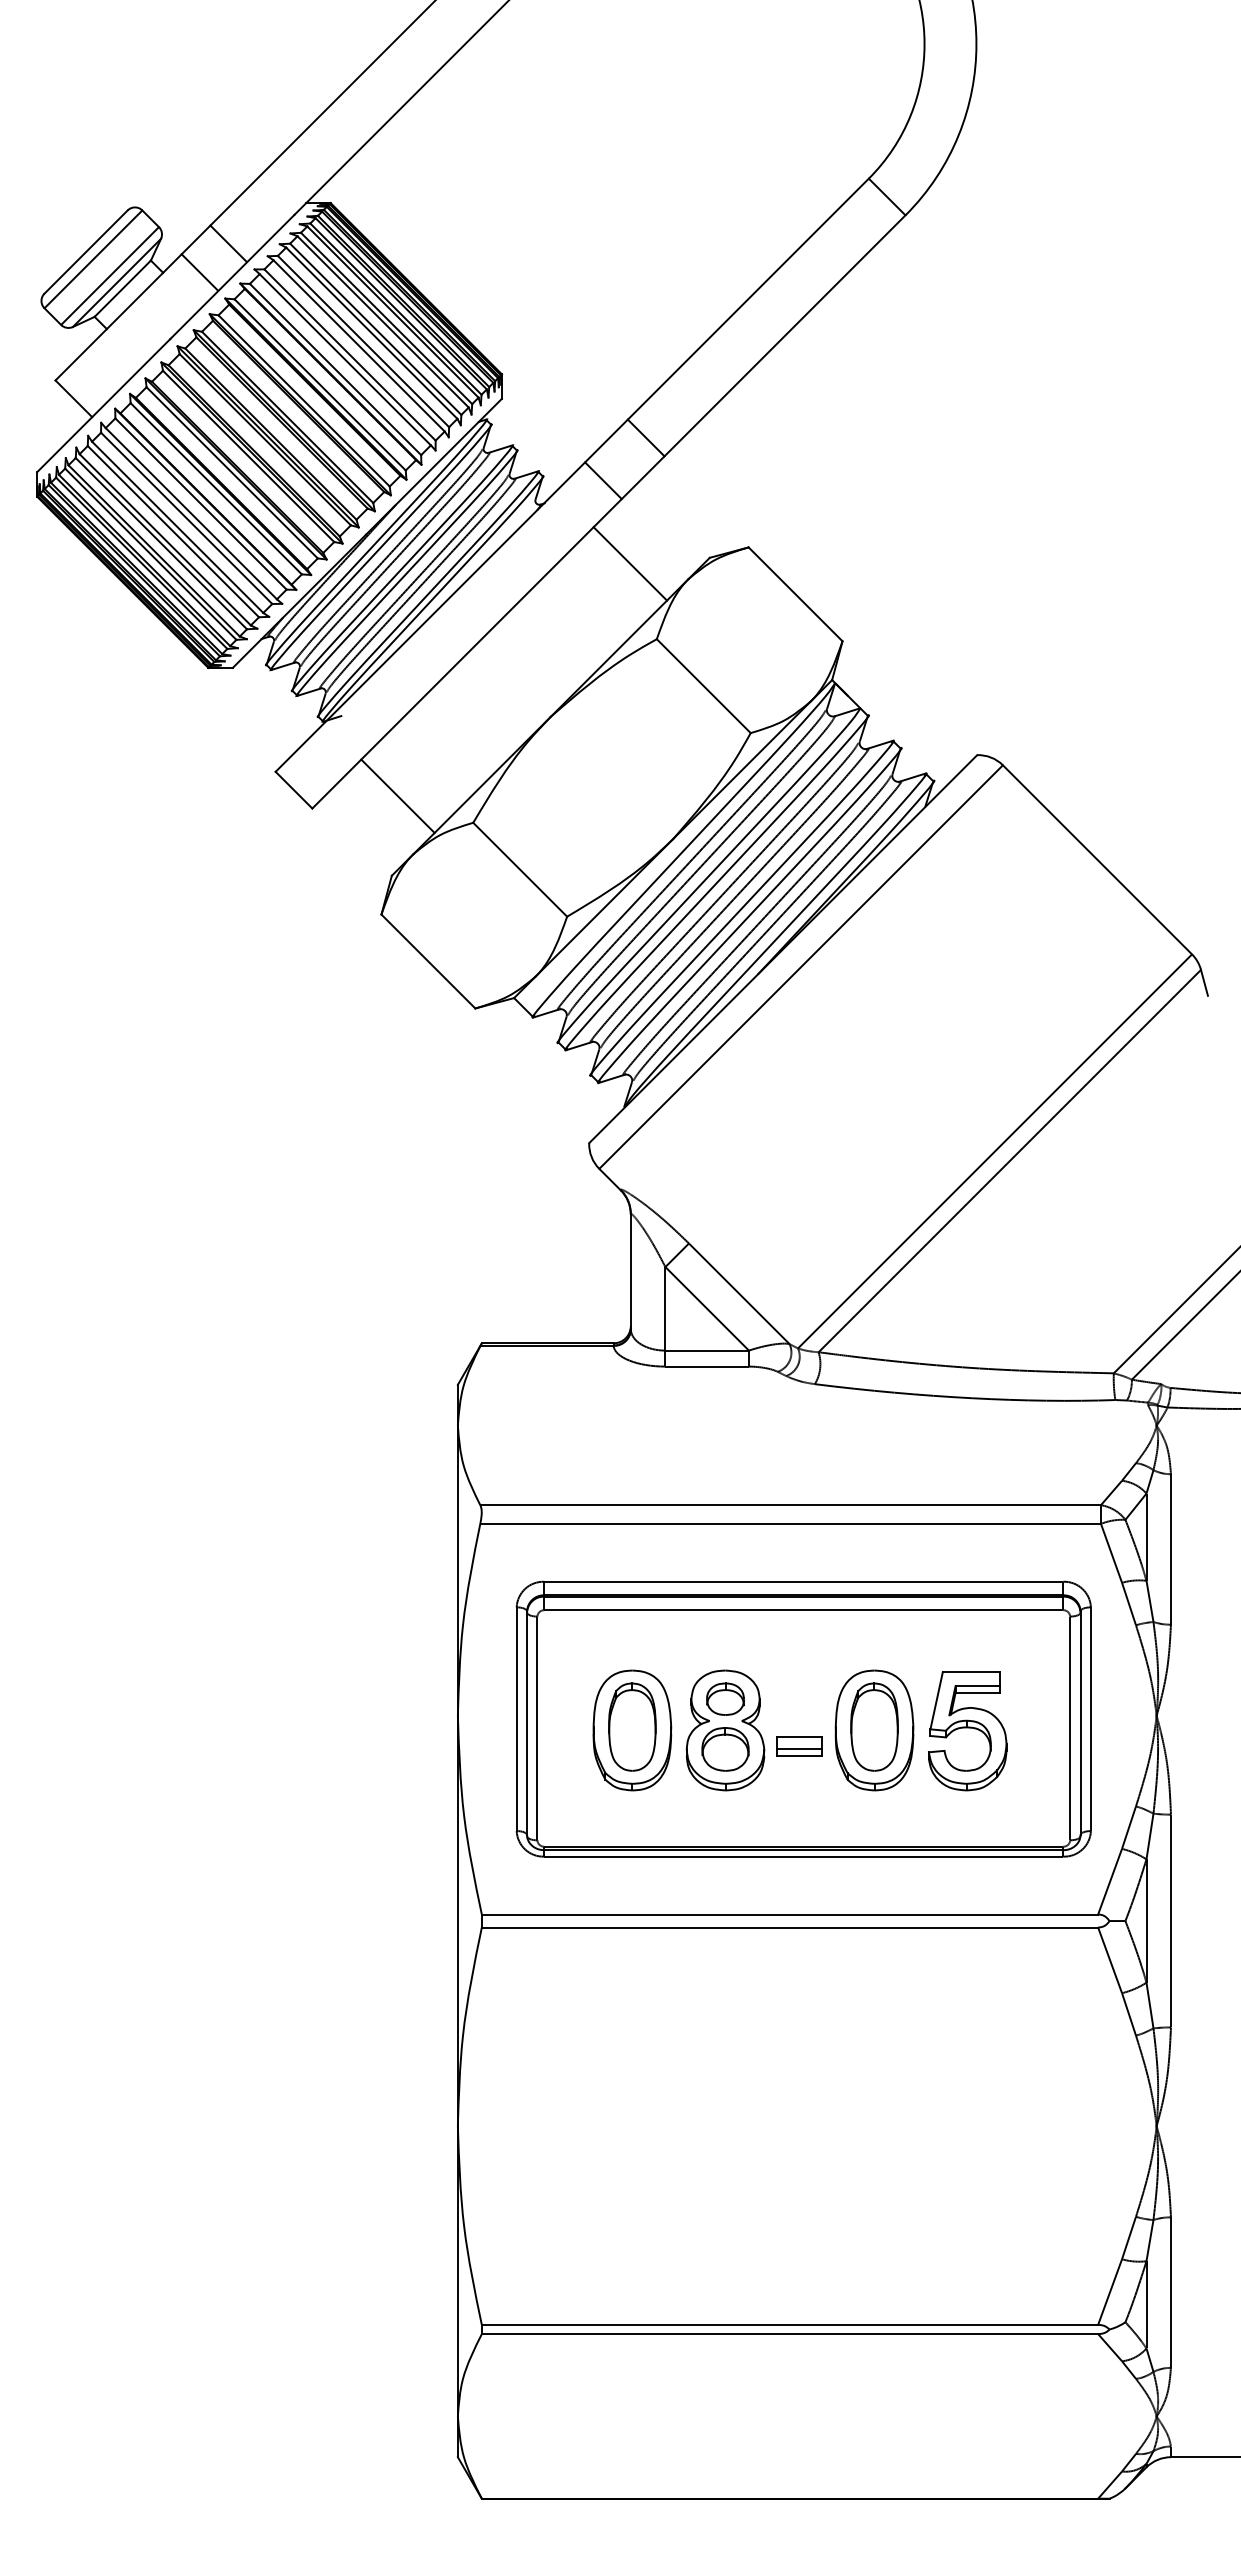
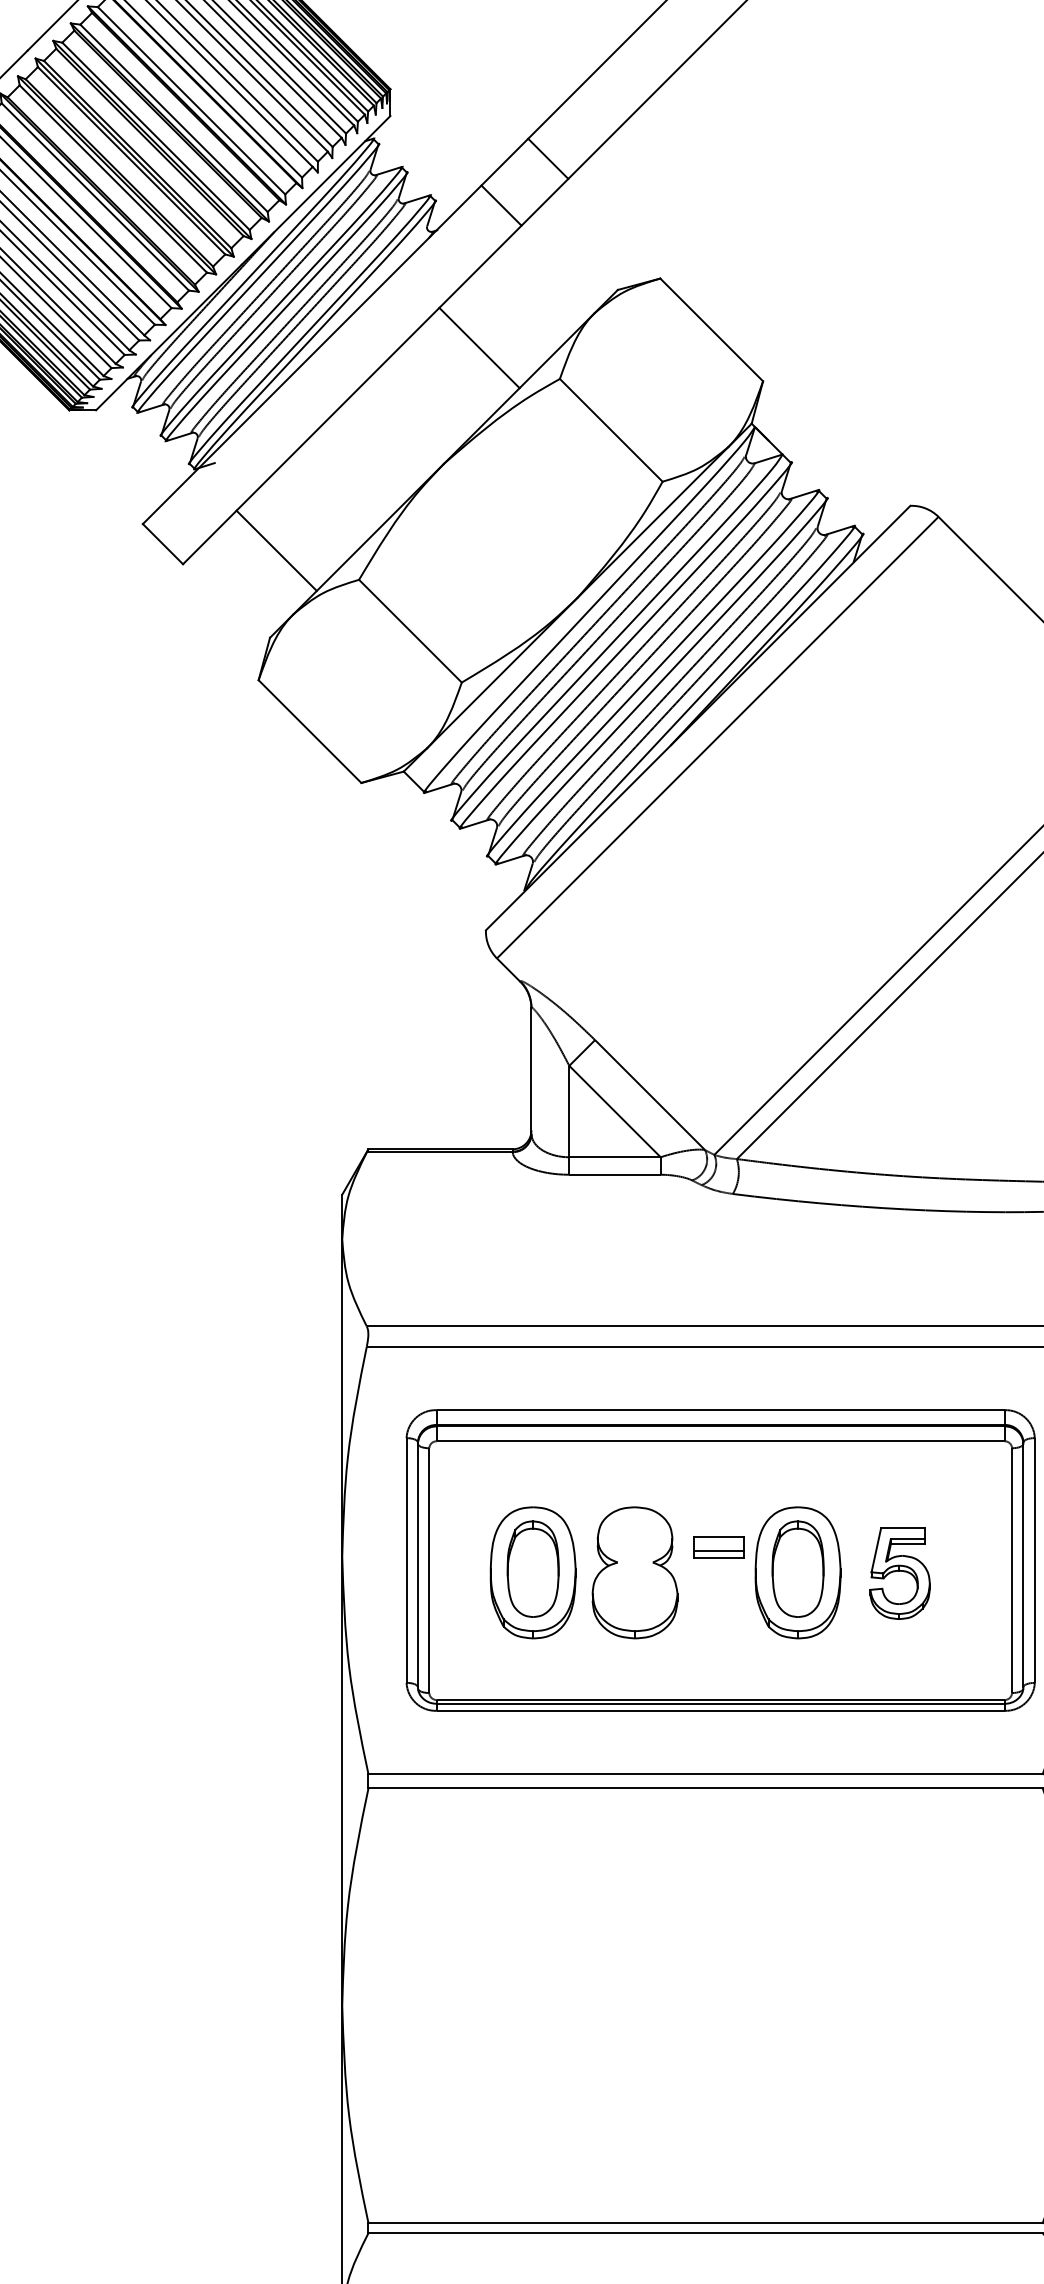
line: (630, 563) -> (479, 347), moved
part: (725, 1698) -> (635, 1537), removed
part: (967, 1731) -> (899, 1573), size x0.7
part: (799, 1746) -> (719, 1547), moved
part: (725, 1749) -> (635, 1593), removed

